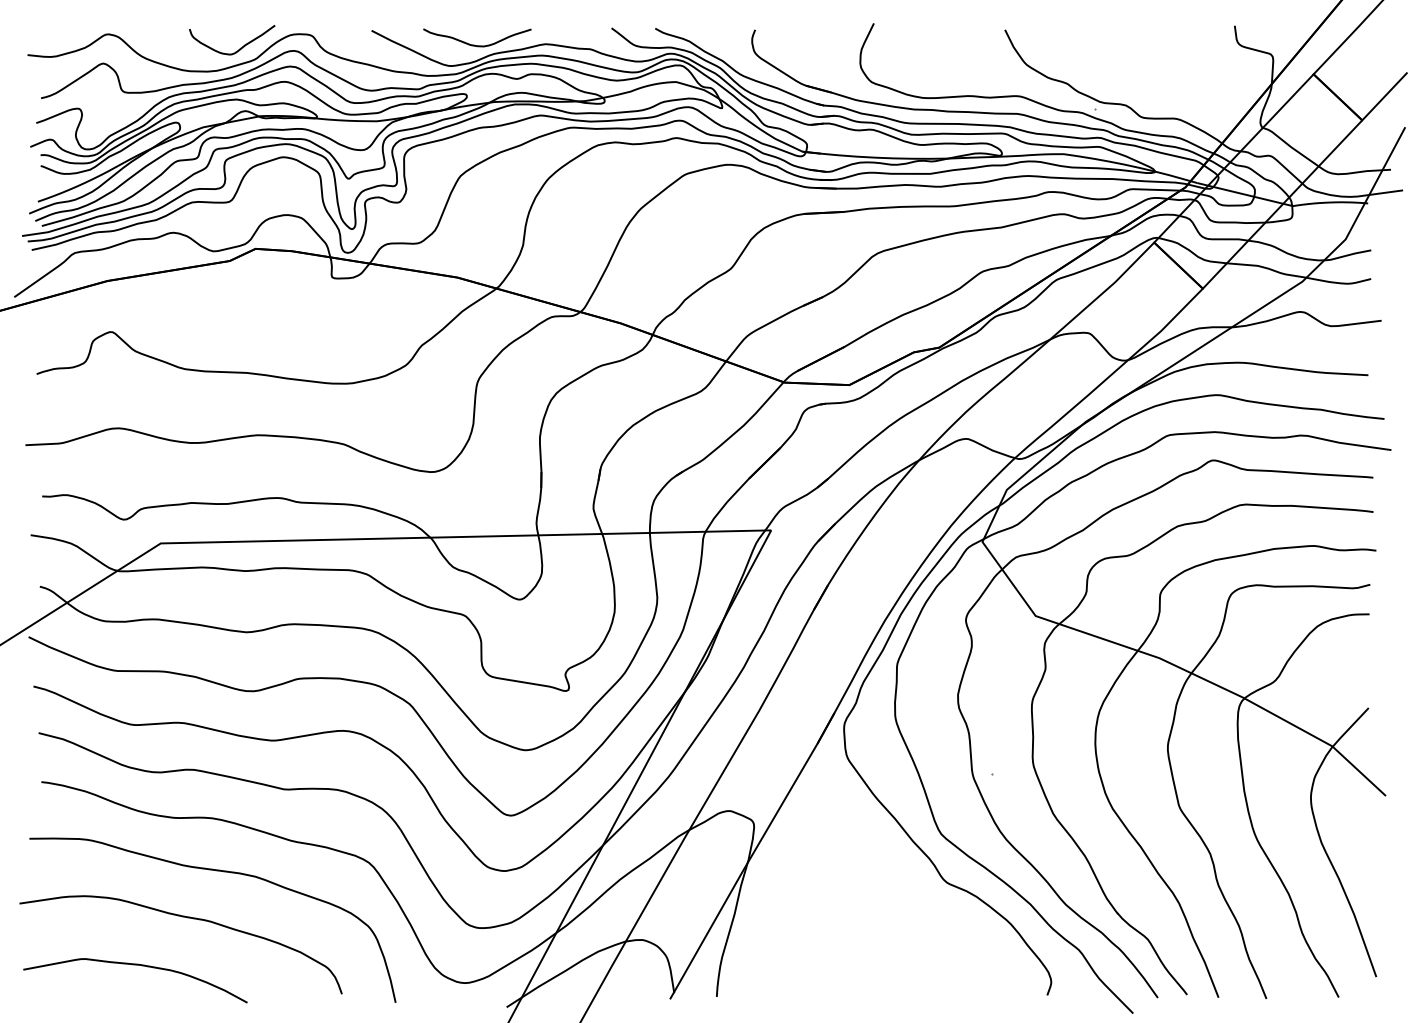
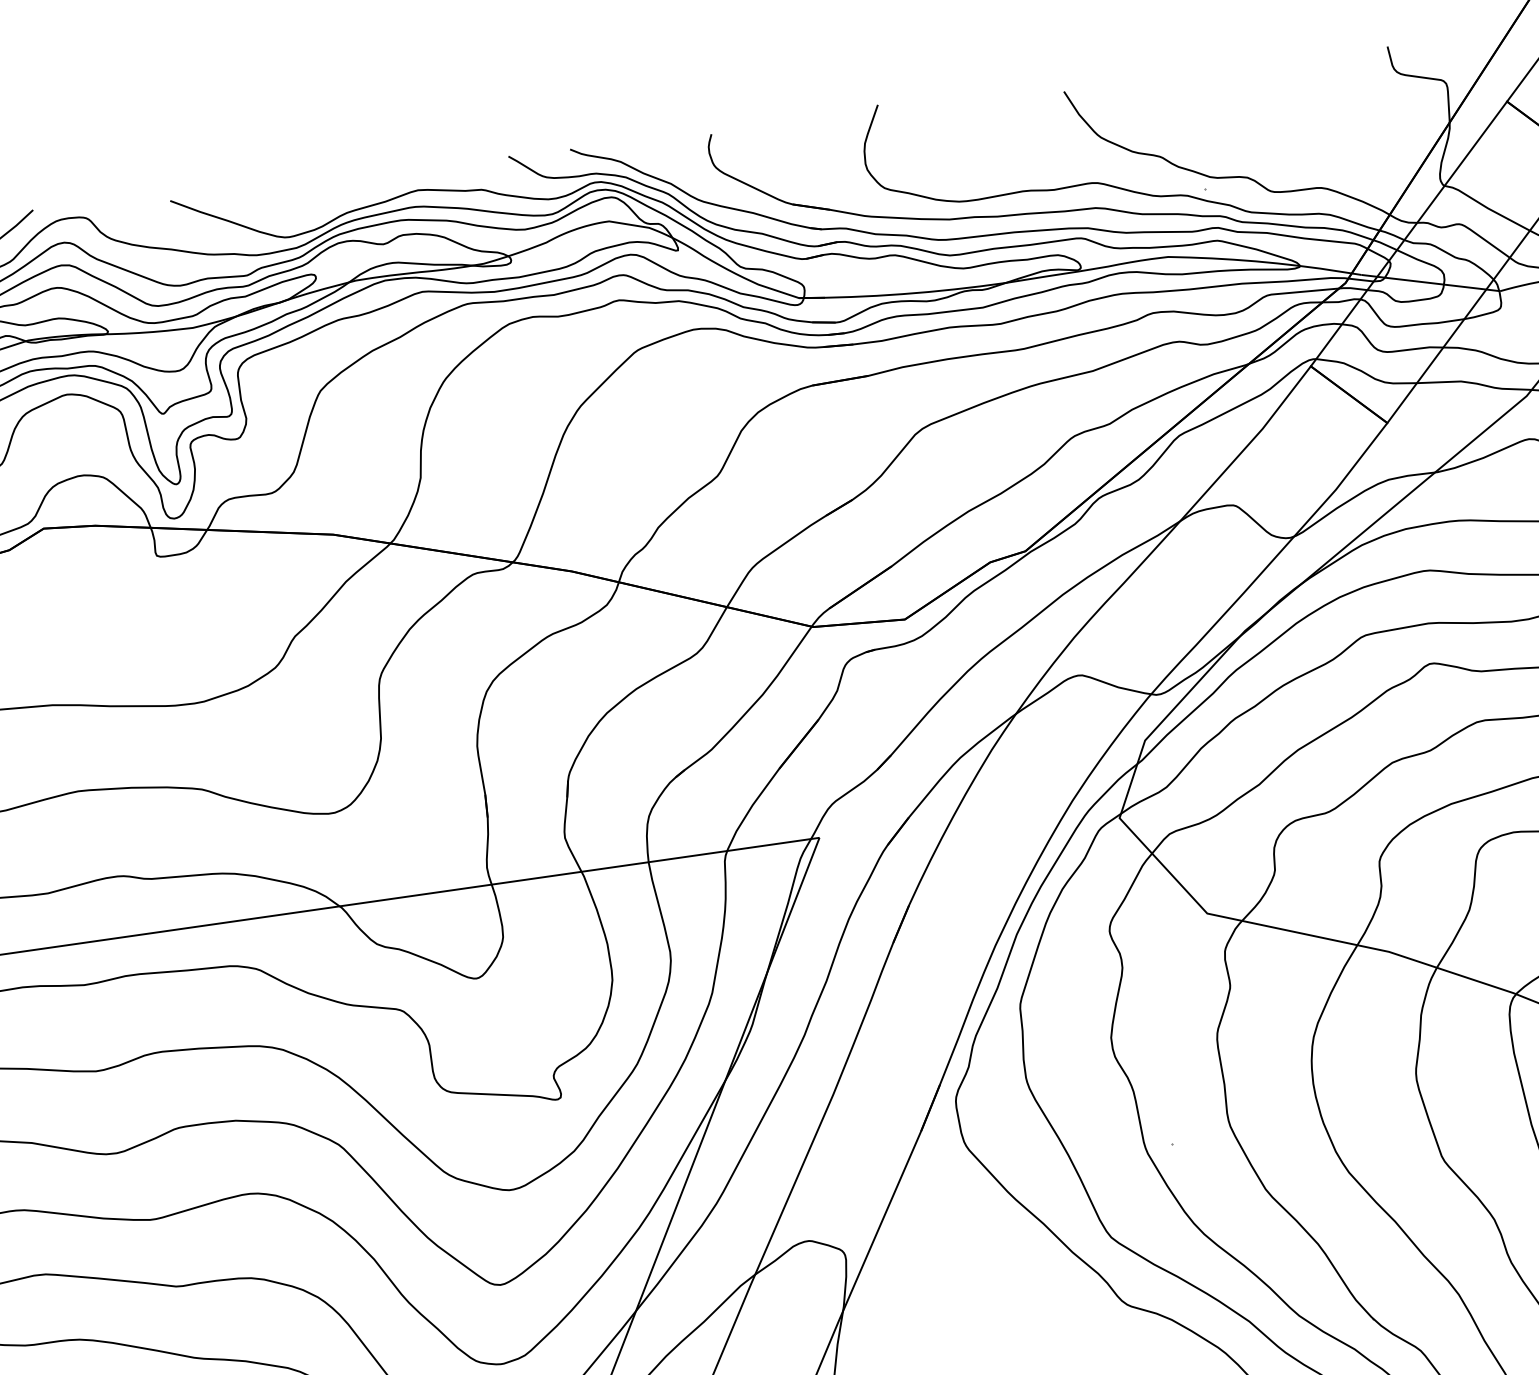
curve: (474, 44) -> (317, 202), removed

